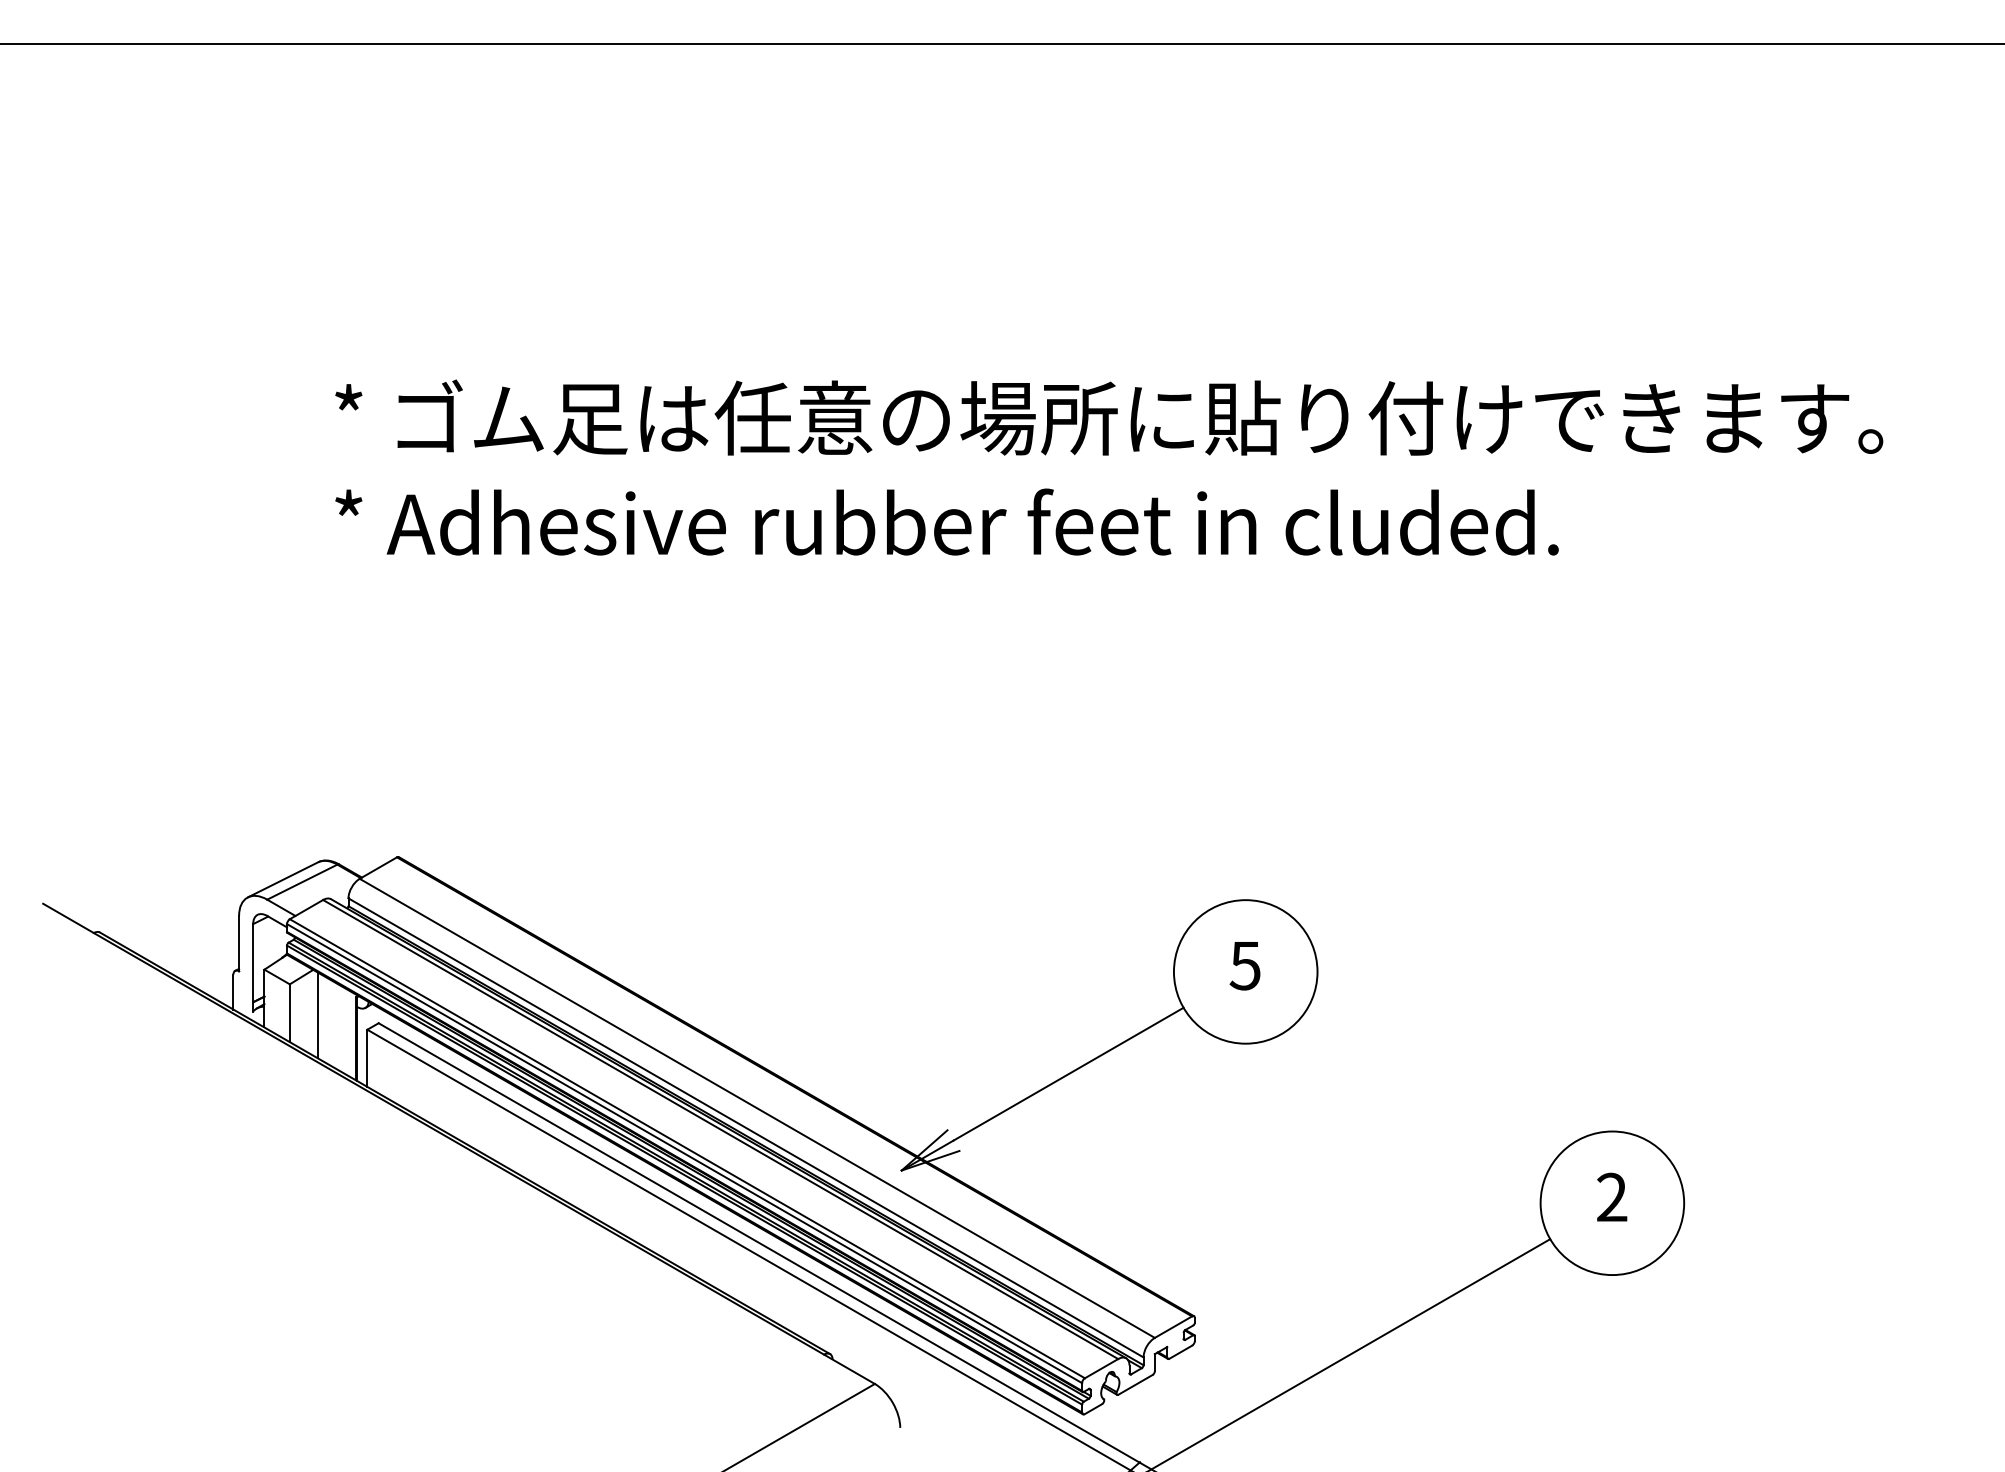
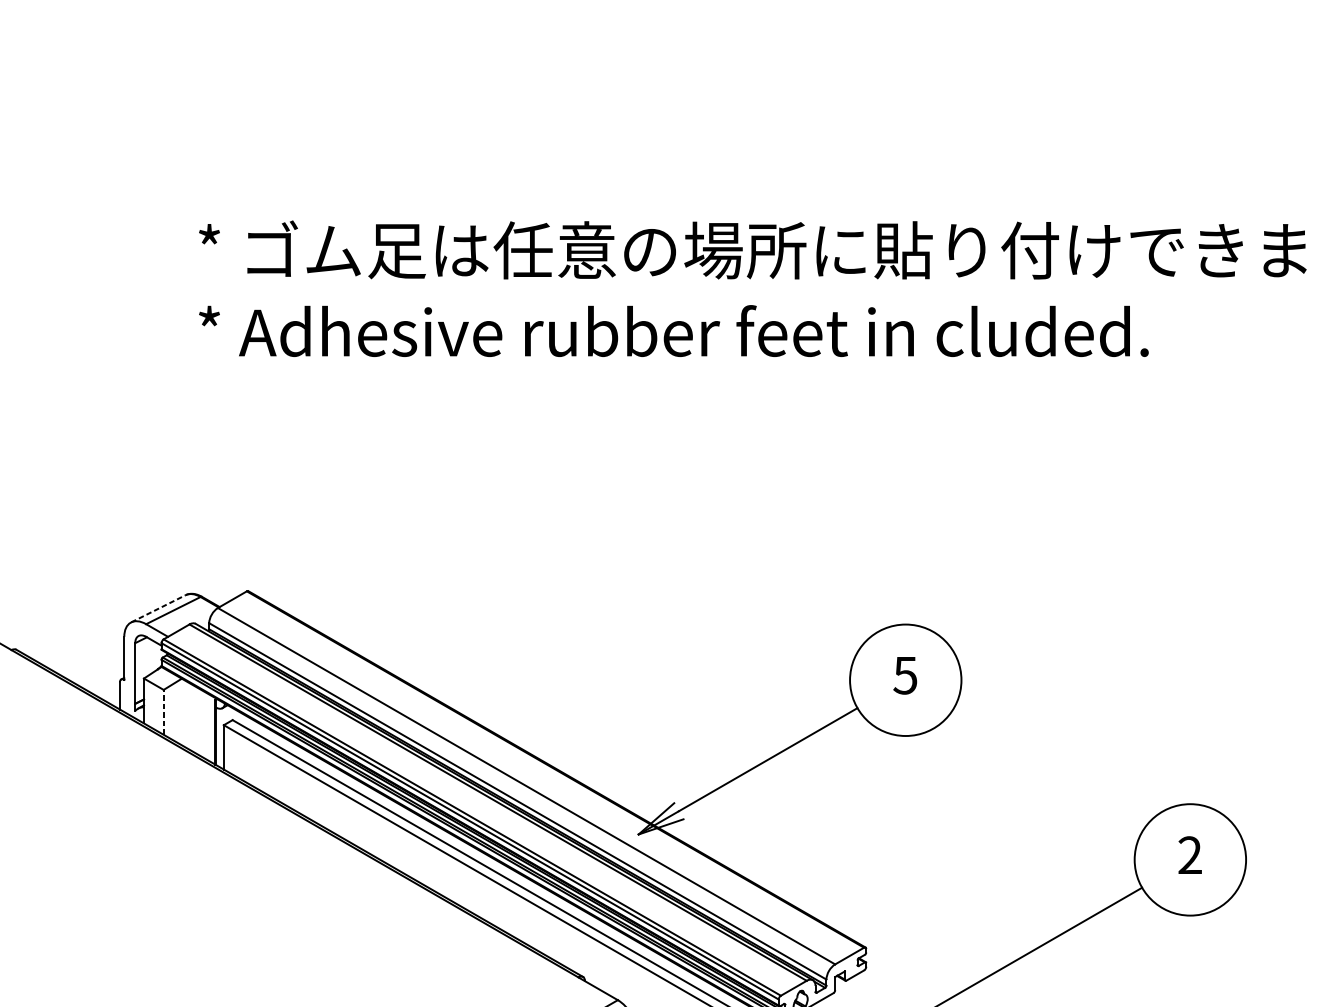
line: (283, 879) -> (158, 608), solid -> dashed
line: (289, 1013) -> (163, 712), solid -> dashed
line: (318, 1015) -> (185, 714), removed

